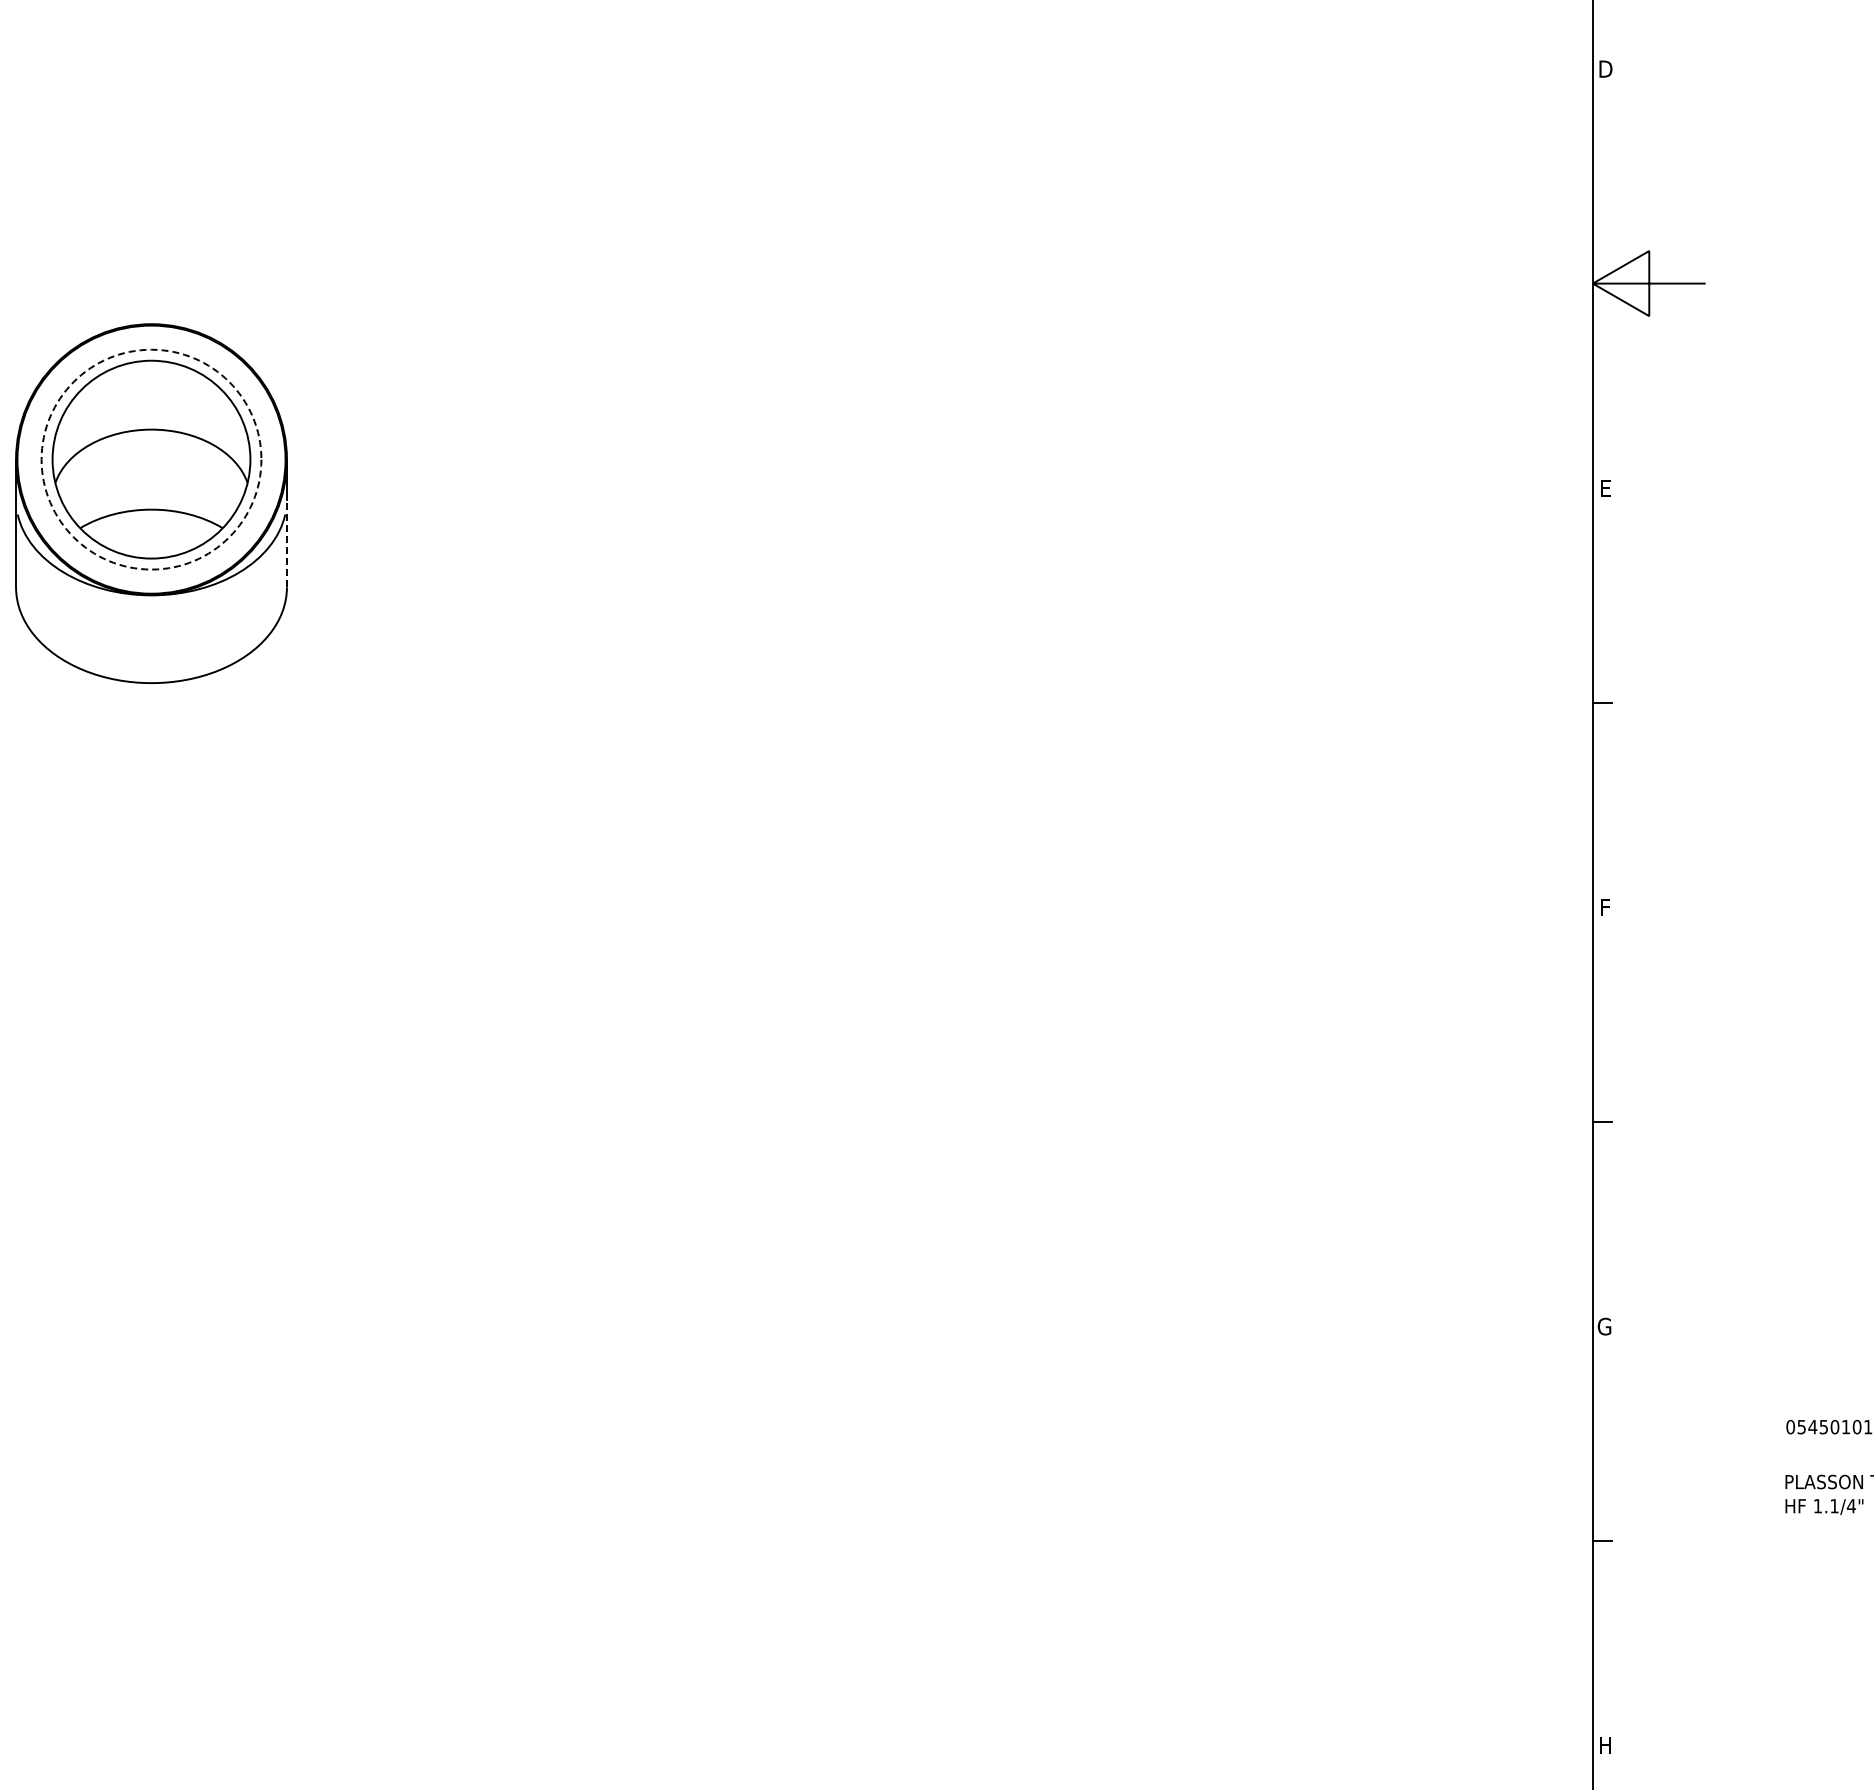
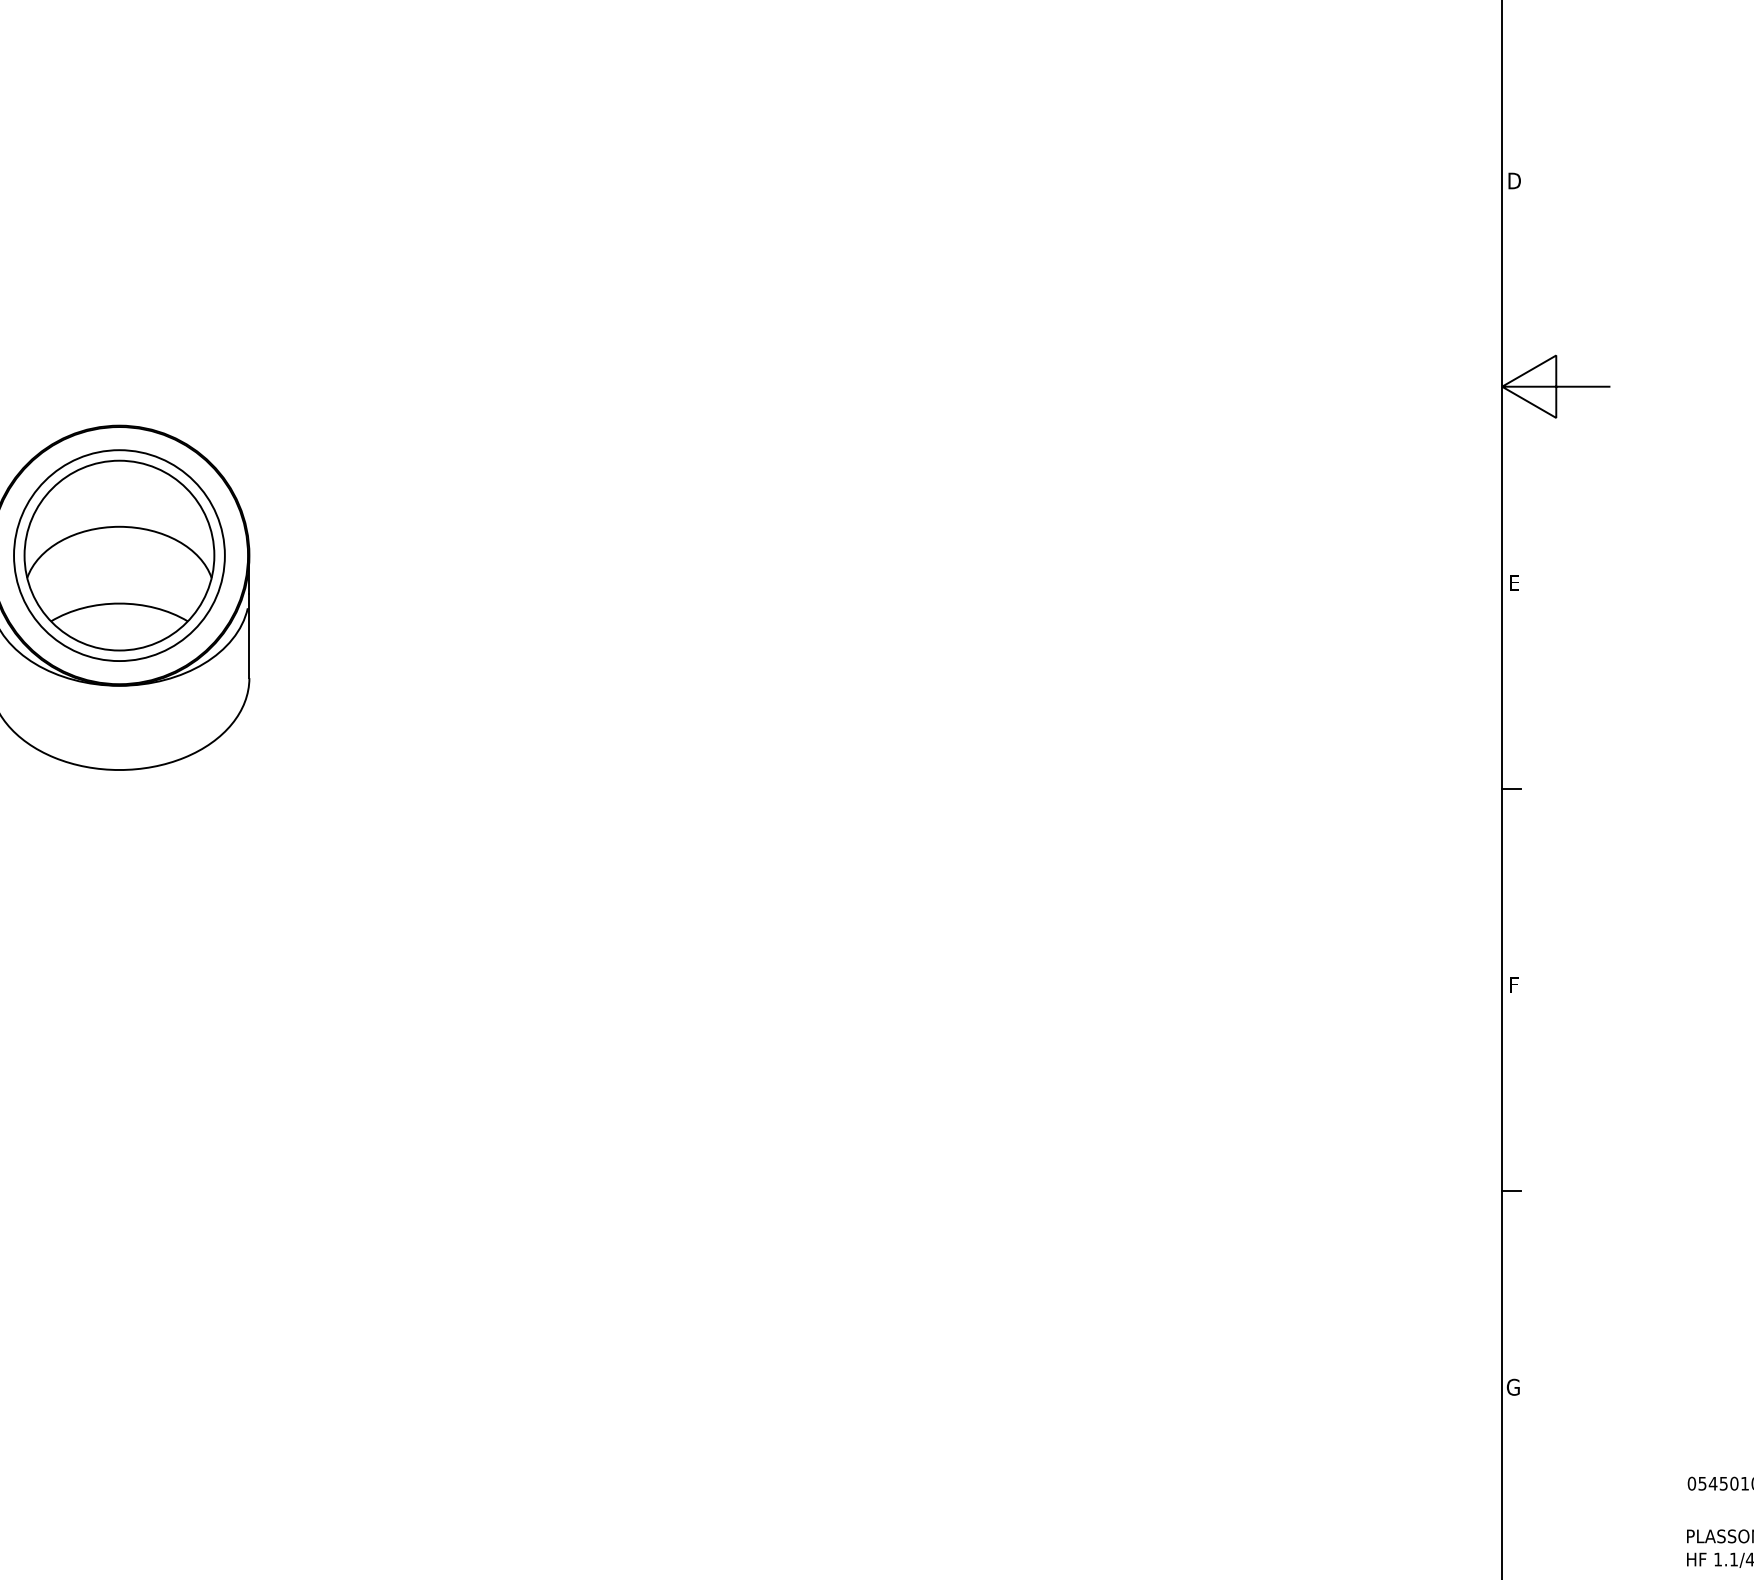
circle: (151, 459) -> (119, 555), dashed -> solid
line: (286, 543) -> (248, 636), dashed -> solid

